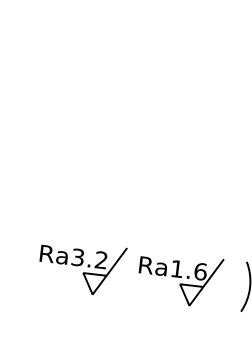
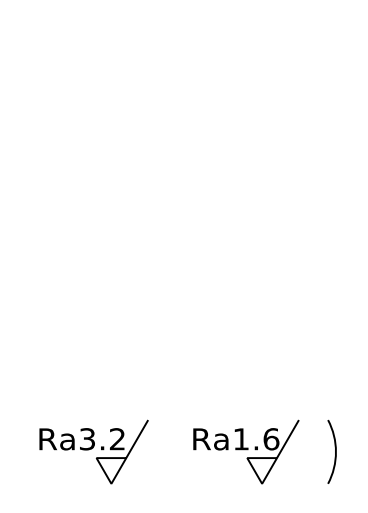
part: (81, 267) -> (93, 451), moved

